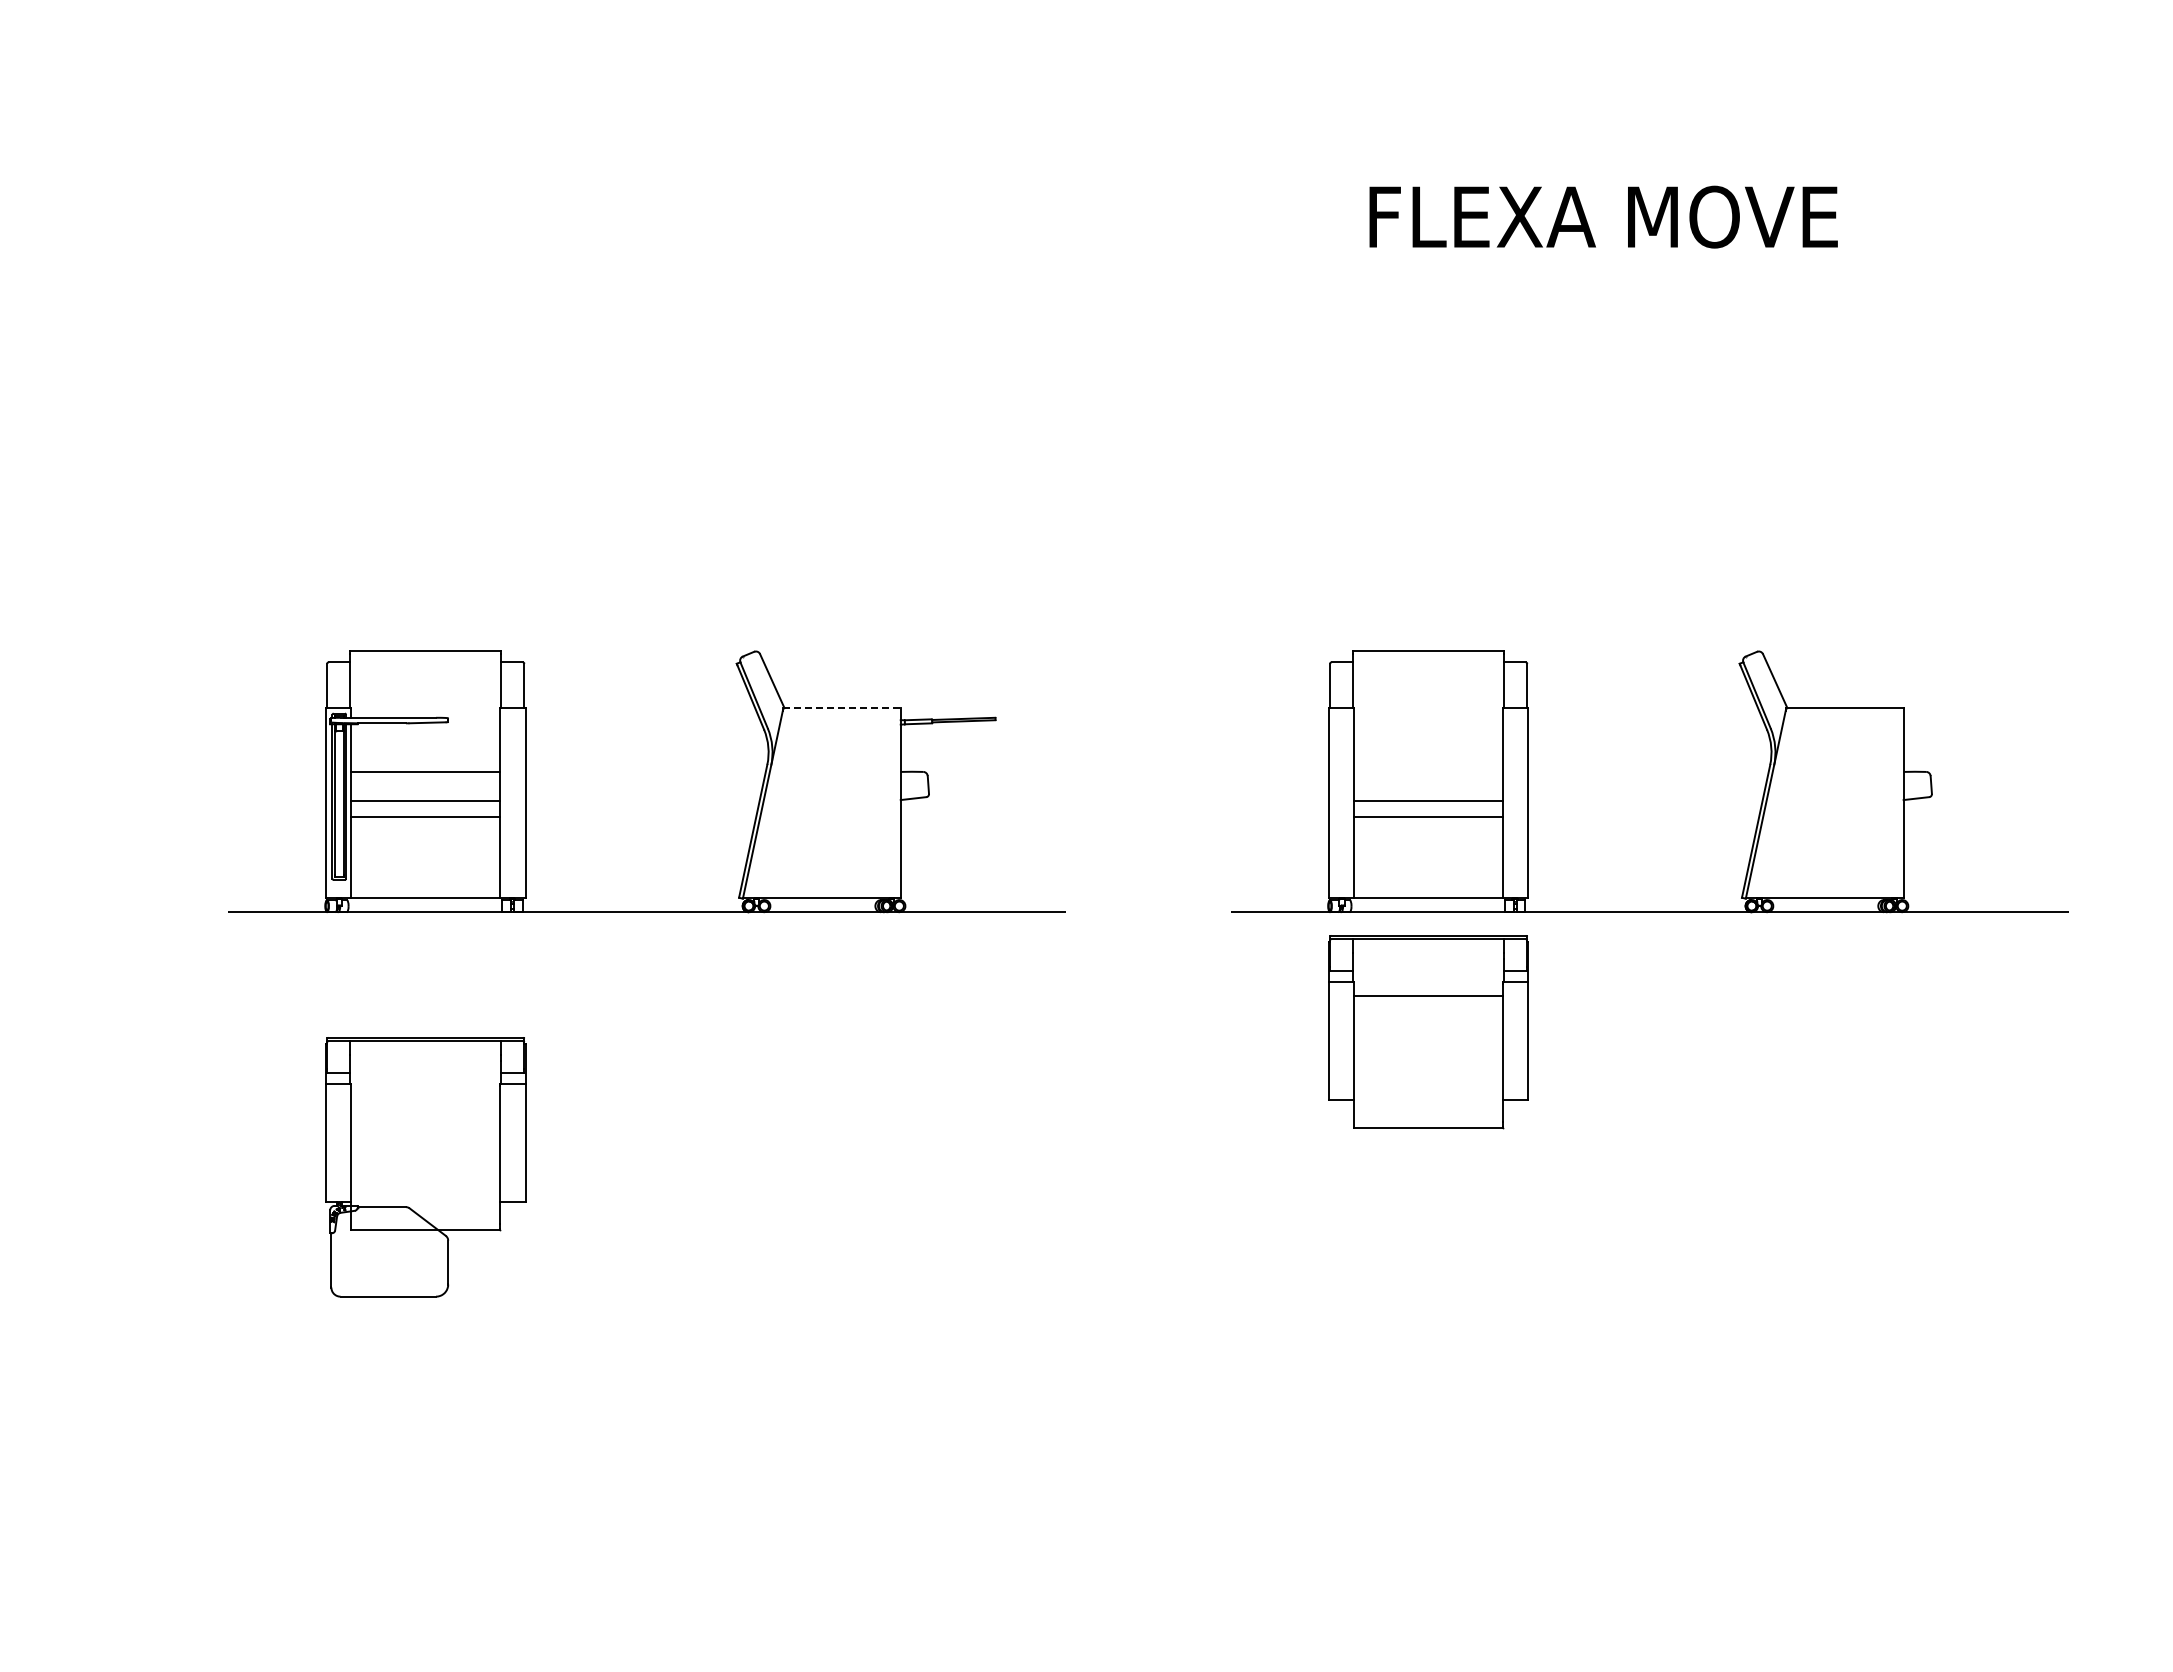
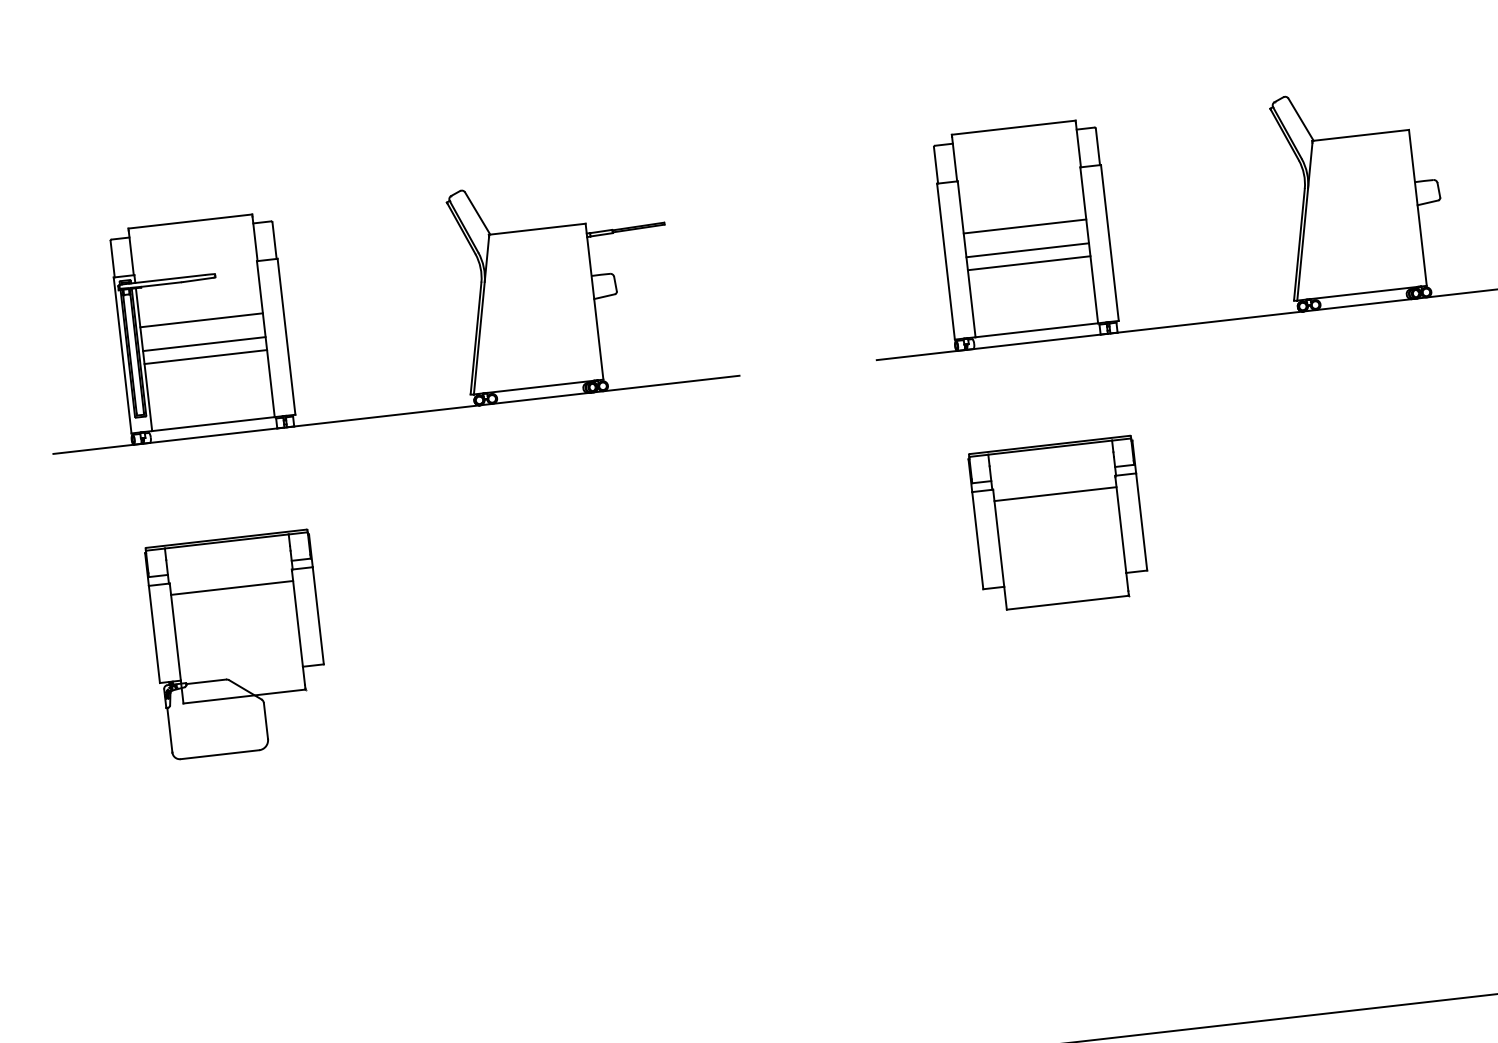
line: (841, 708) -> (537, 229), dashed -> solid
line: (1428, 771) -> (1024, 226), added
part: (1428, 1032) -> (1058, 524), moved
line: (425, 1097) -> (231, 587), added

